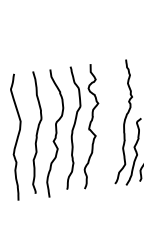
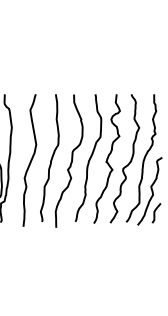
curve: (110, 127) -> (128, 162), added

